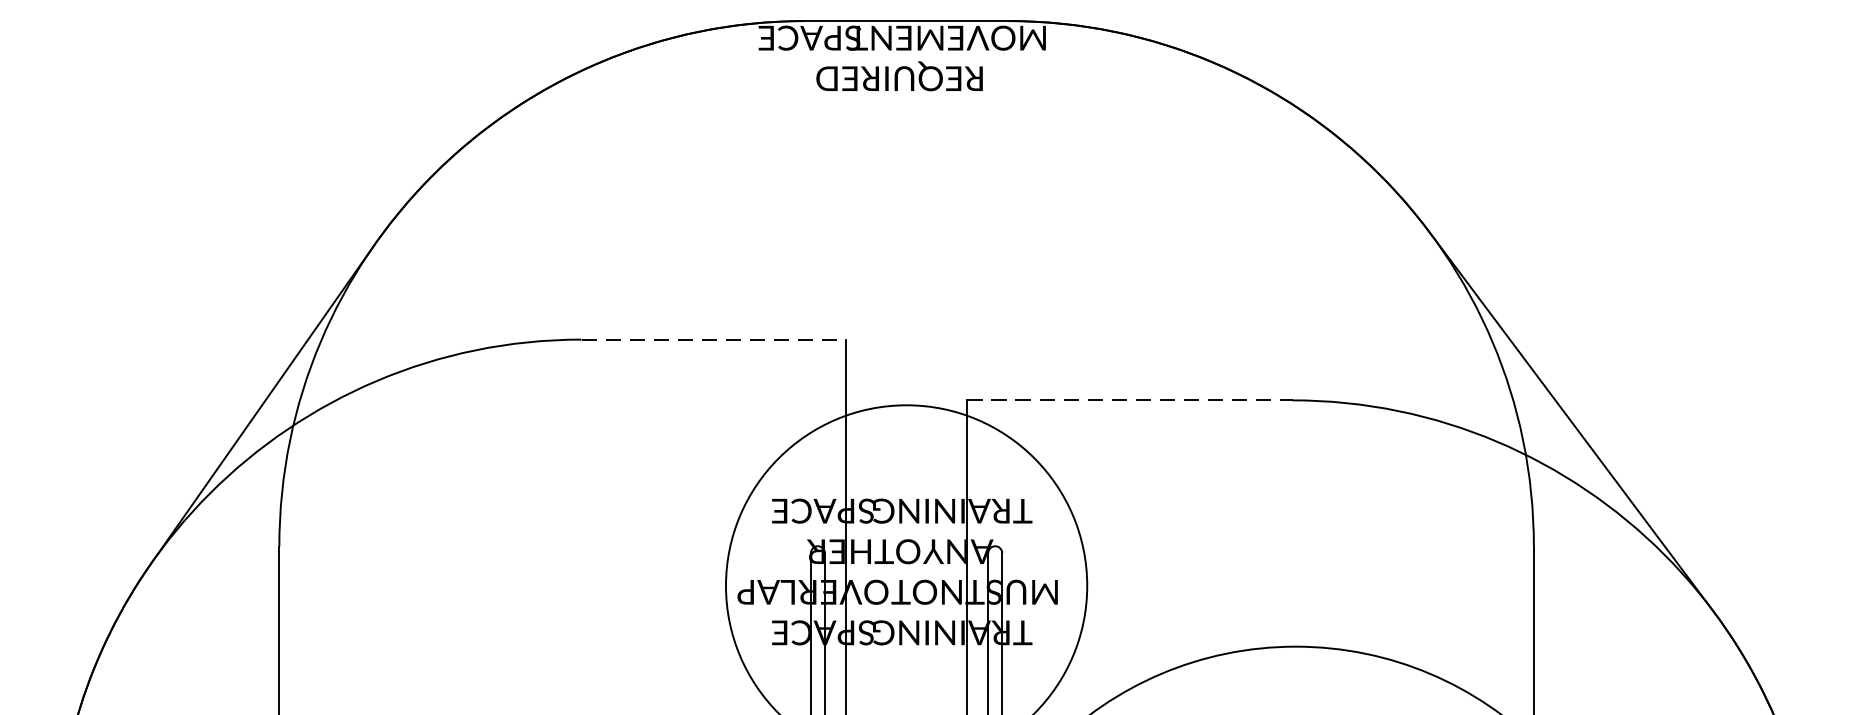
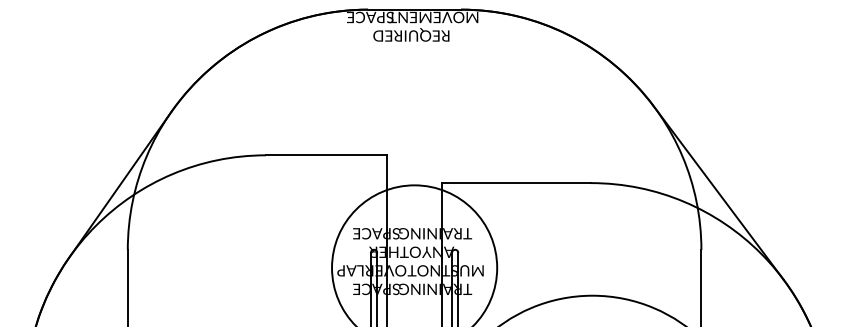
line: (713, 340) -> (326, 155), dashed -> solid
line: (1131, 401) -> (517, 183), dashed -> solid

